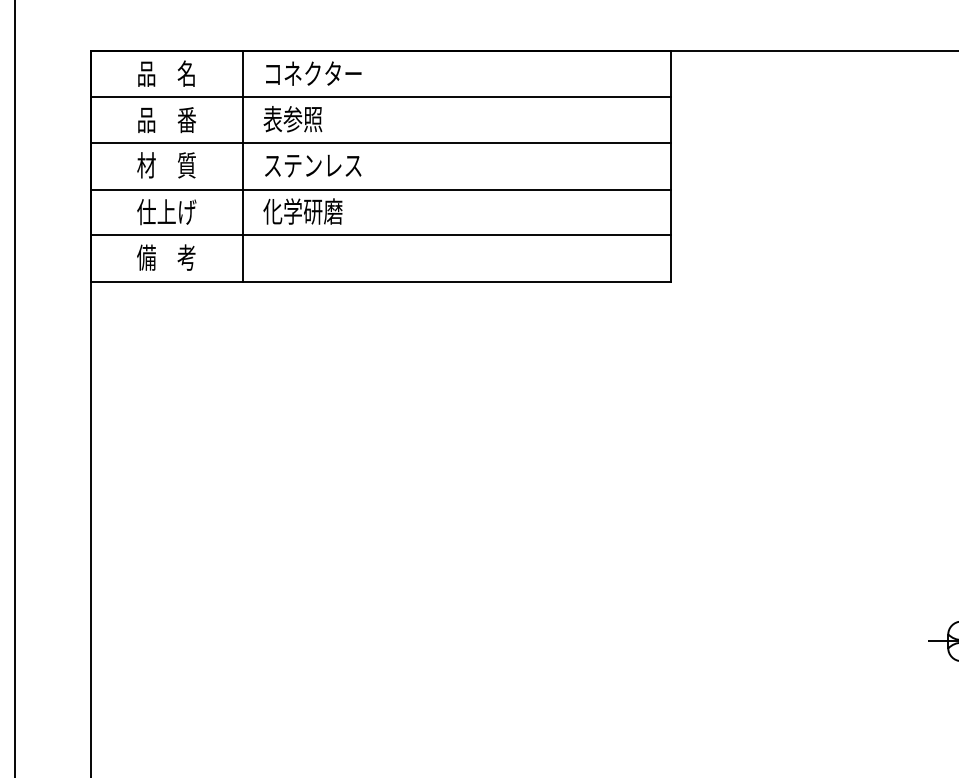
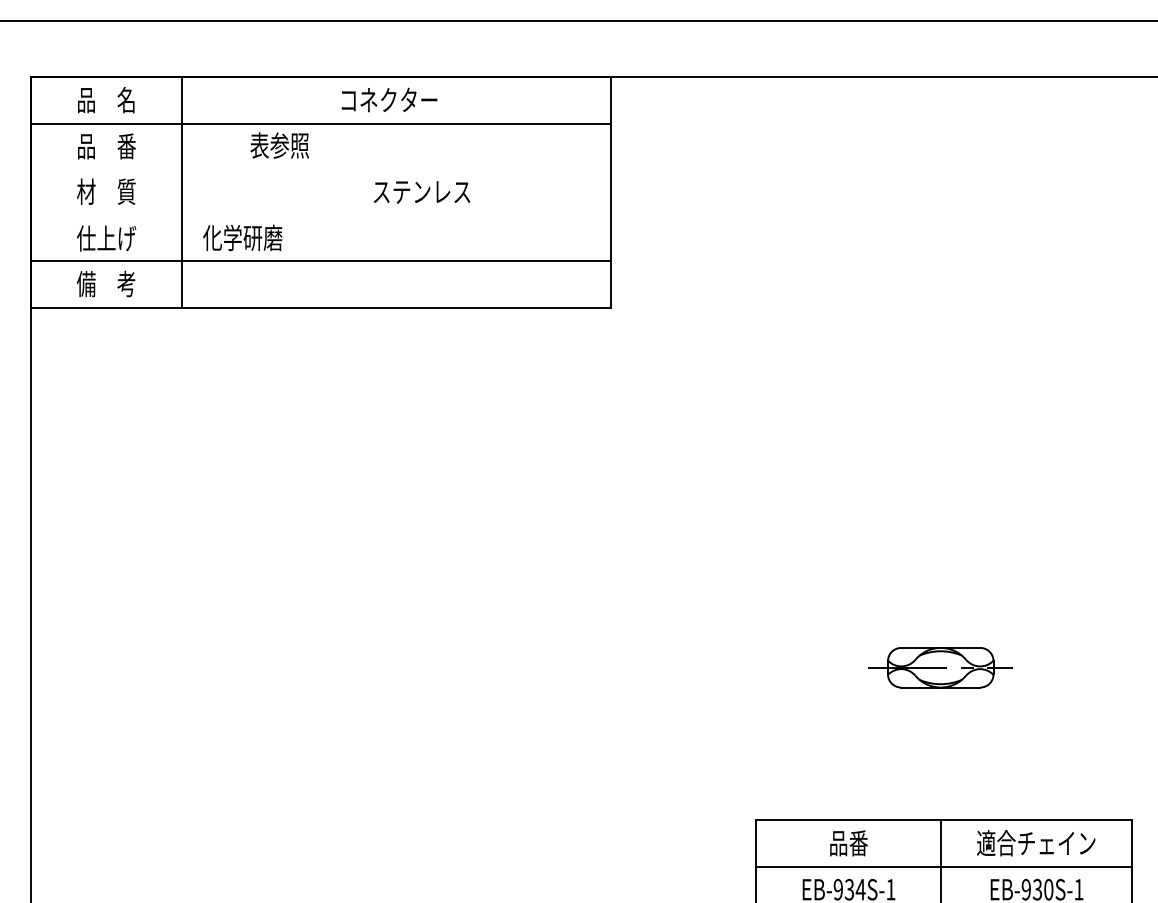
text: (313, 73) -> (389, 99), moved
text: (292, 119) -> (279, 145), moved
line: (380, 143) -> (320, 169), removed
text: (312, 166) -> (421, 192), moved
line: (380, 189) -> (320, 215), removed

